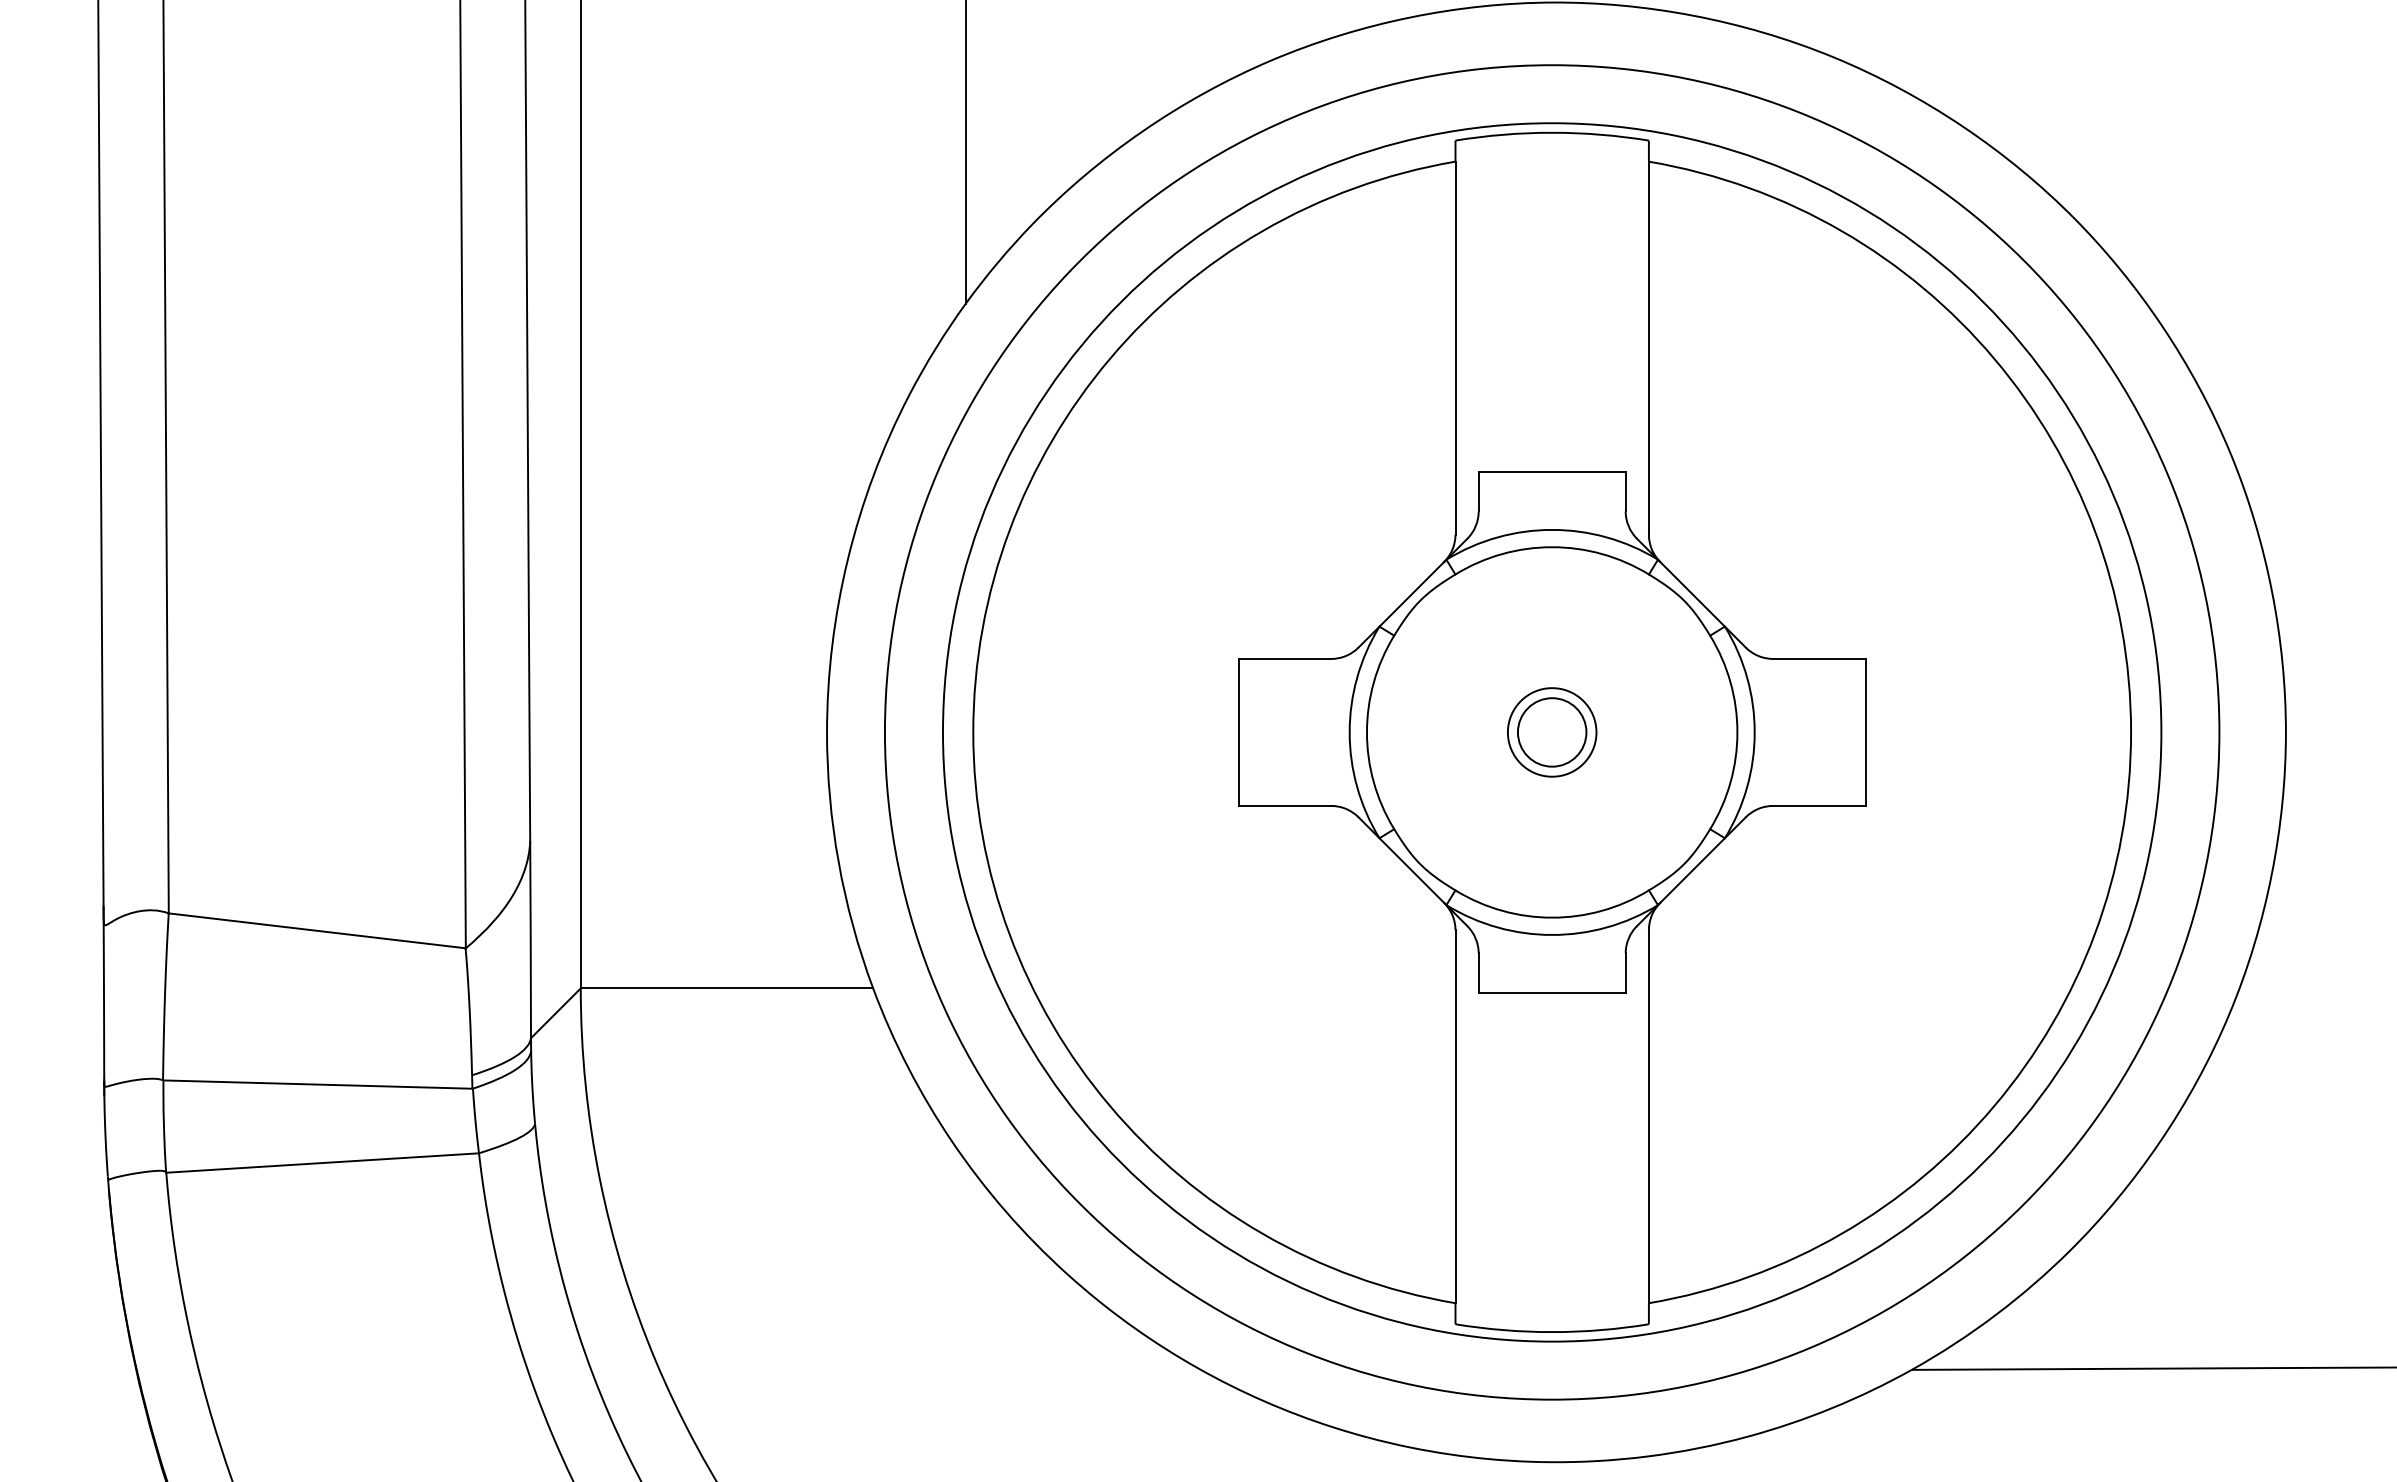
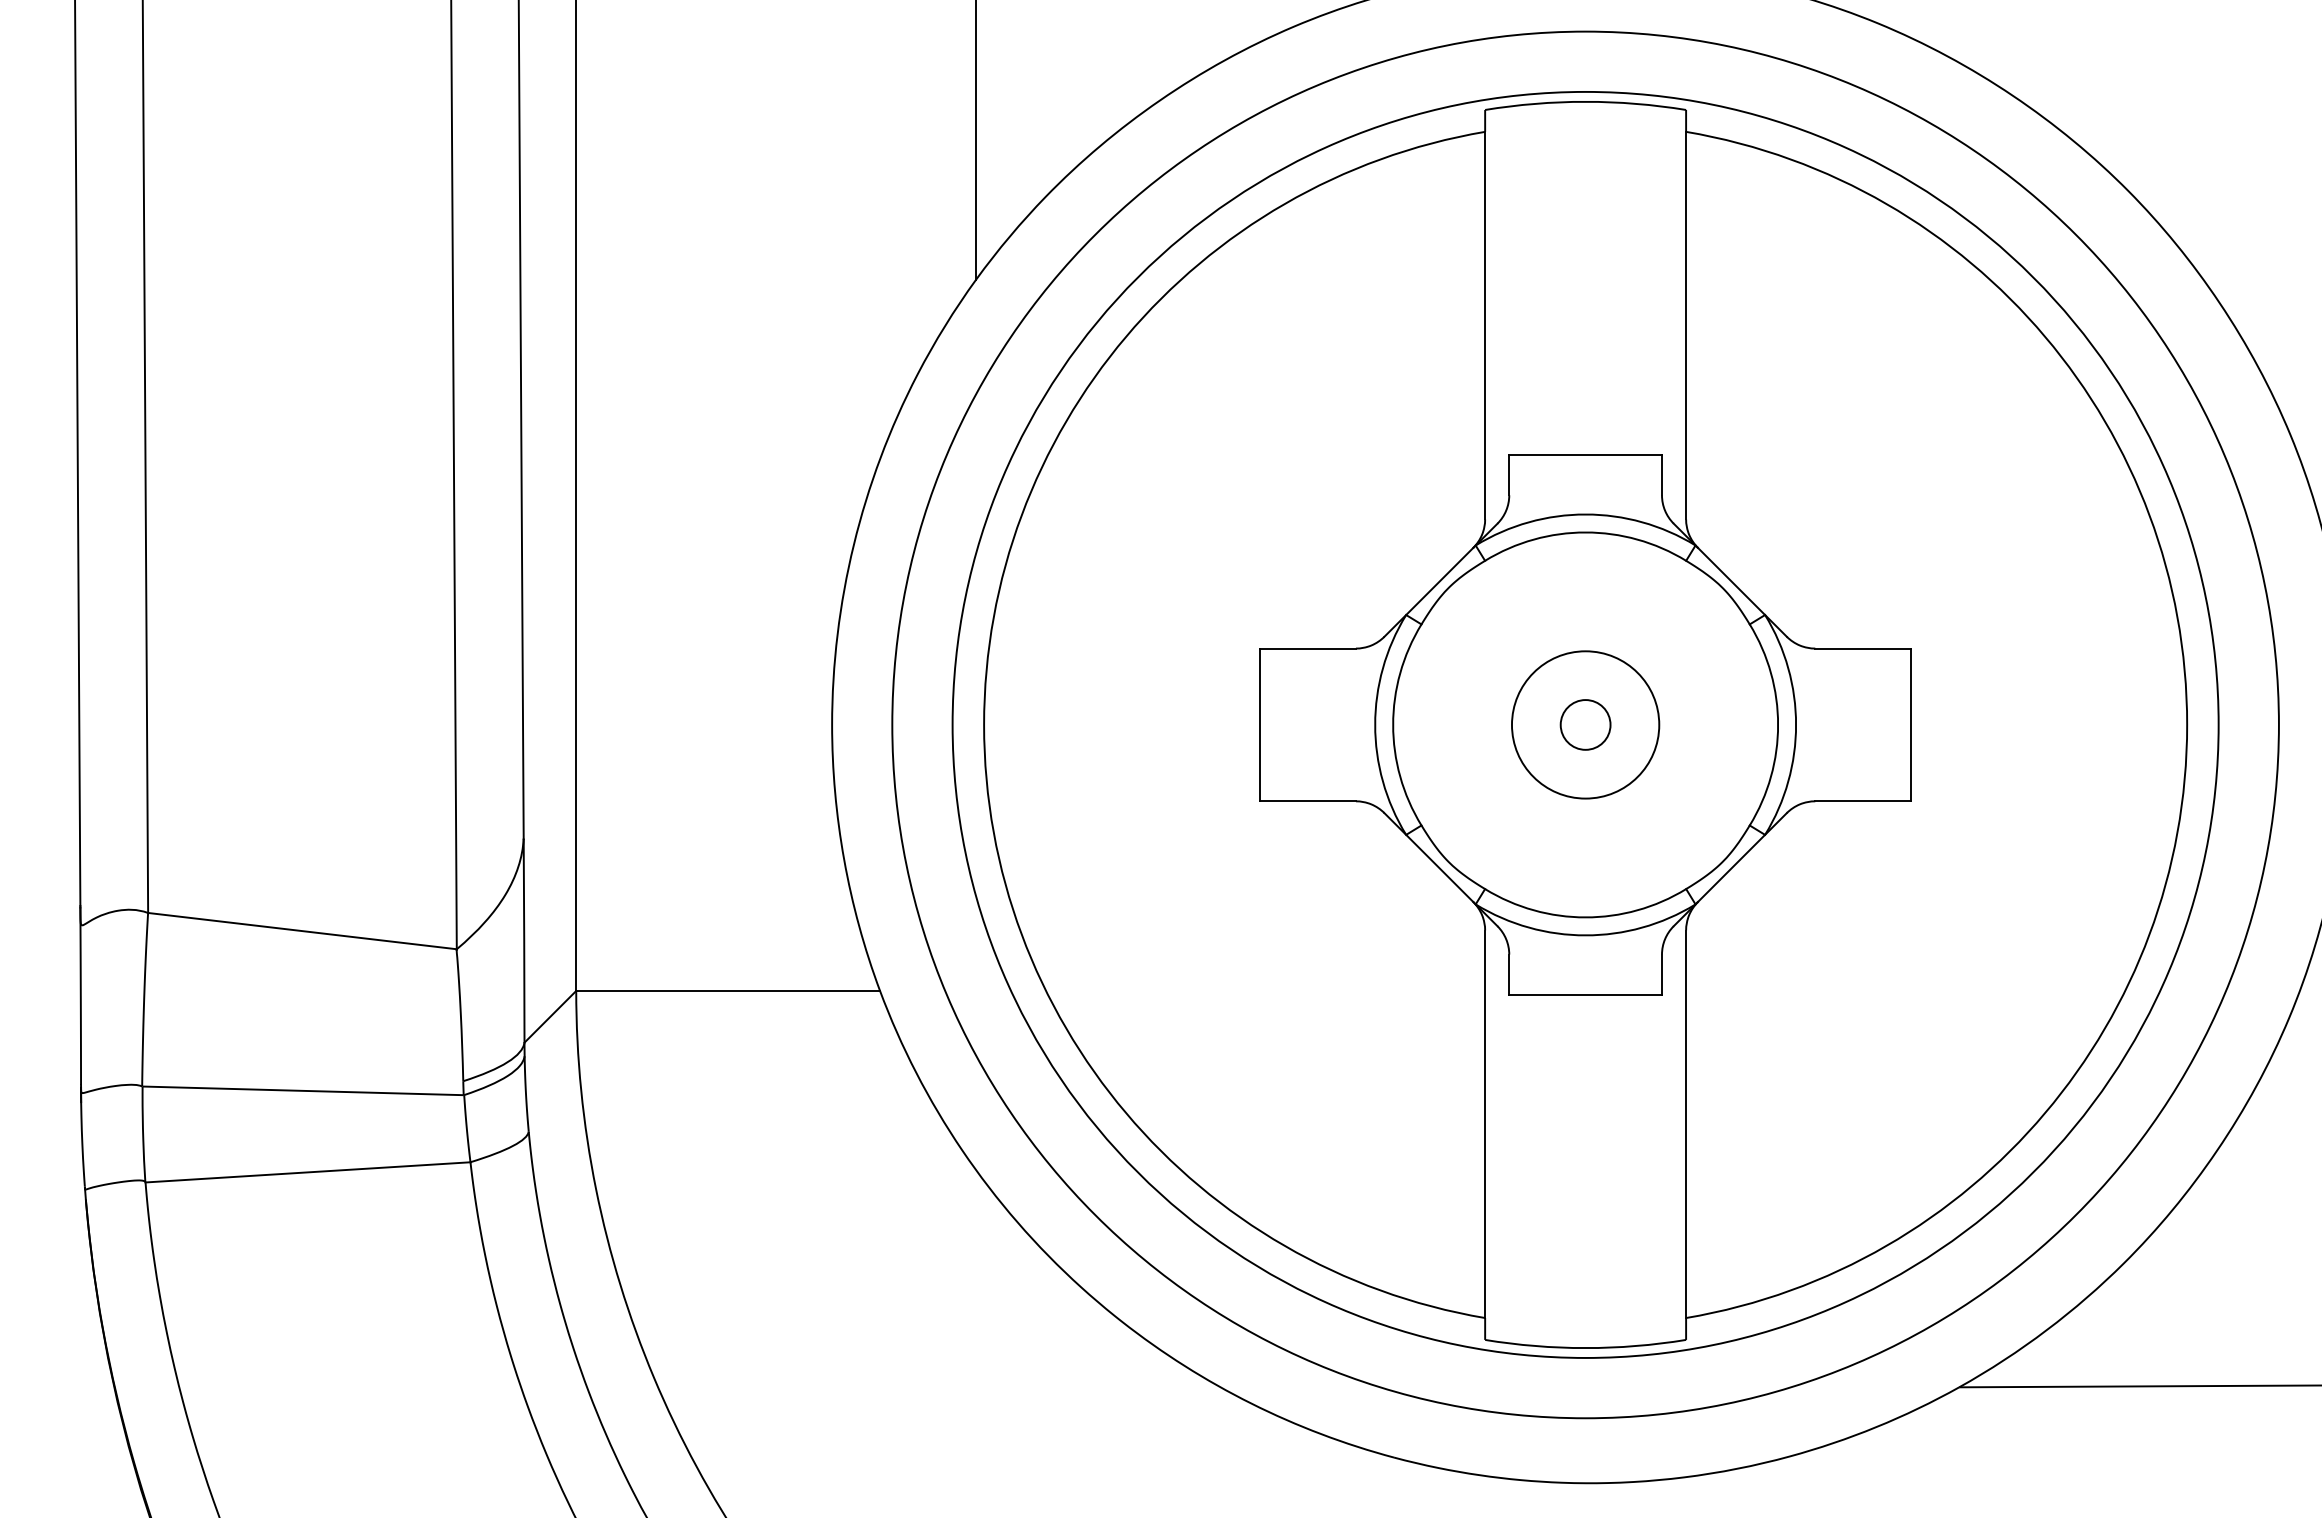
circle: (1551, 732) -> (1584, 725), size x0.7
circle: (1551, 732) -> (1584, 725), size x1.6

